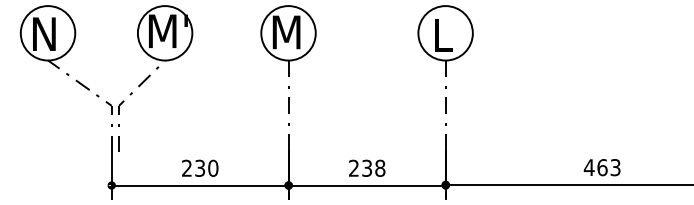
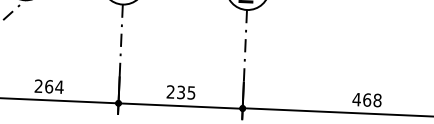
text: (206, 167) -> (54, 86), 230 -> 264
text: (380, 167) -> (191, 92), 238 -> 235
text: (615, 167) -> (377, 100), 463 -> 468

